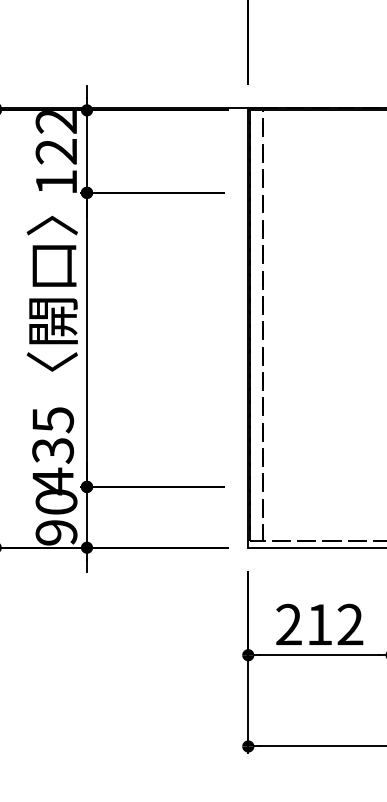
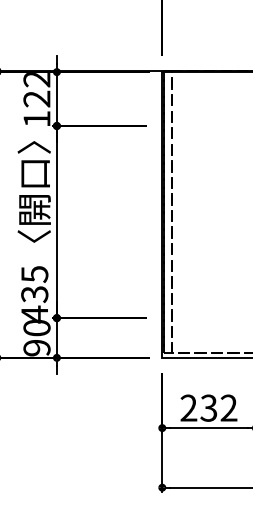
text: (319, 623) -> (208, 407), 212 -> 232

